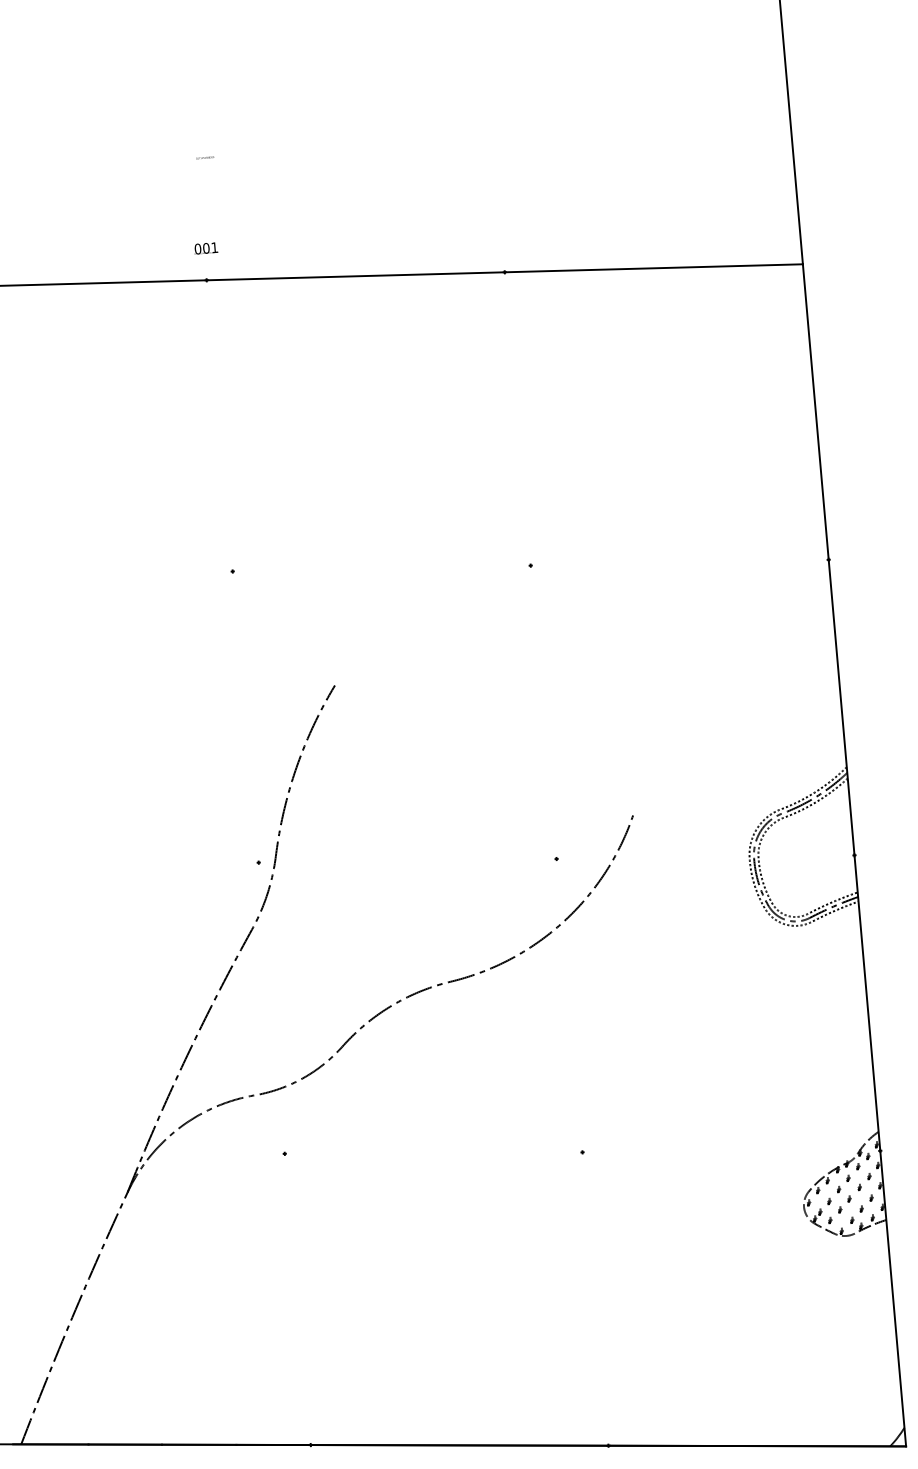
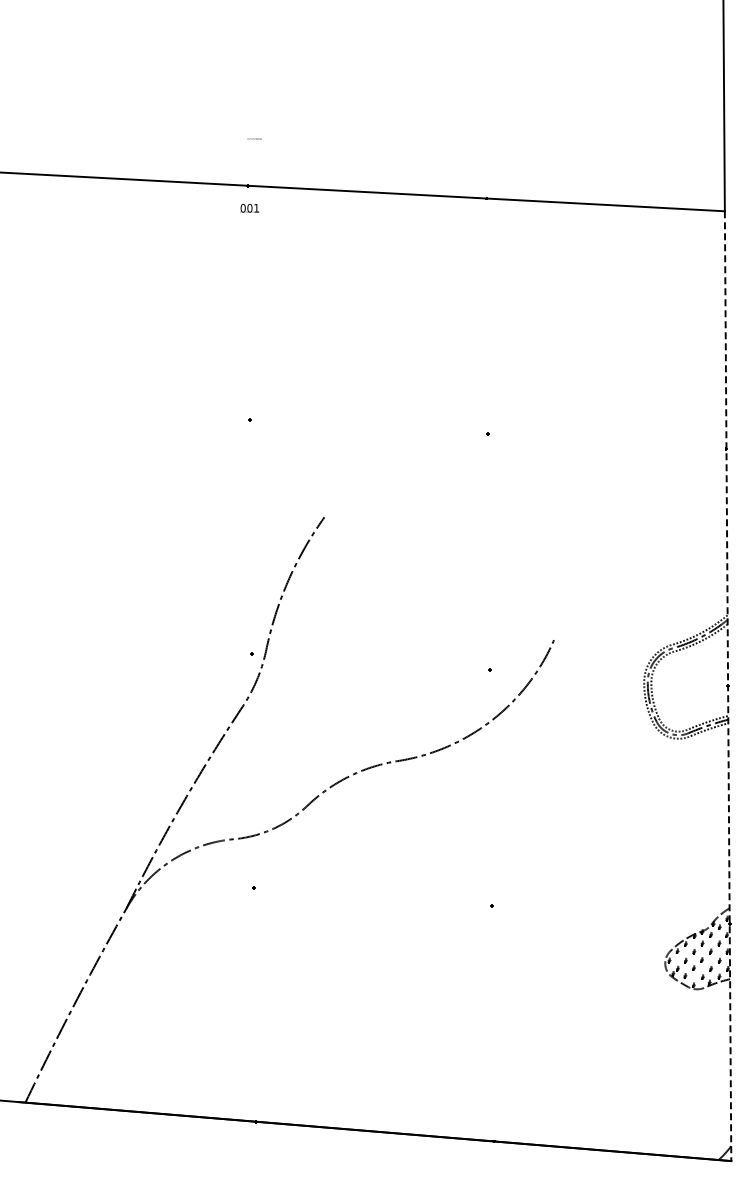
text: (204, 157) -> (254, 138), moved
text: (205, 248) -> (249, 208), moved
line: (855, 855) -> (728, 686), solid -> dashed

